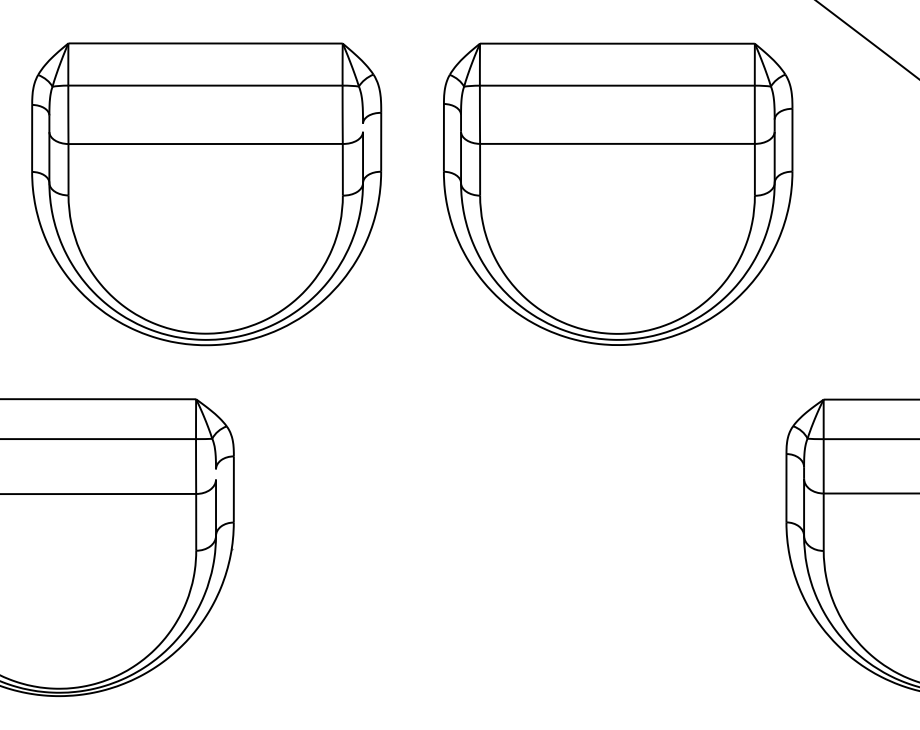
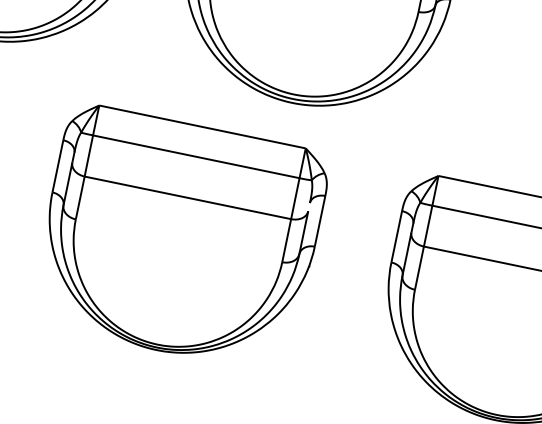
part: (509, 547) -> (179, 238), added

